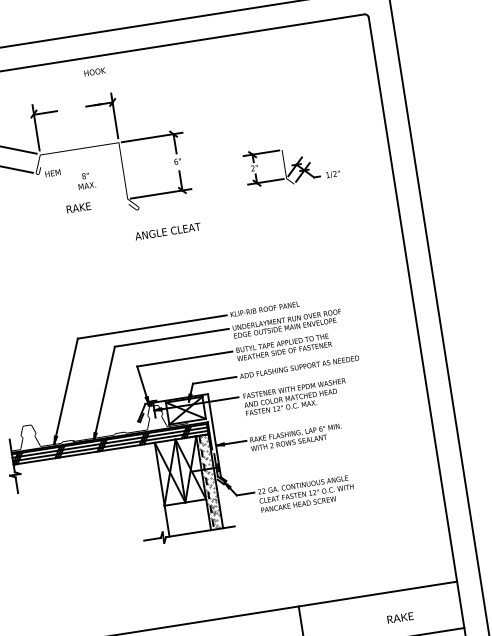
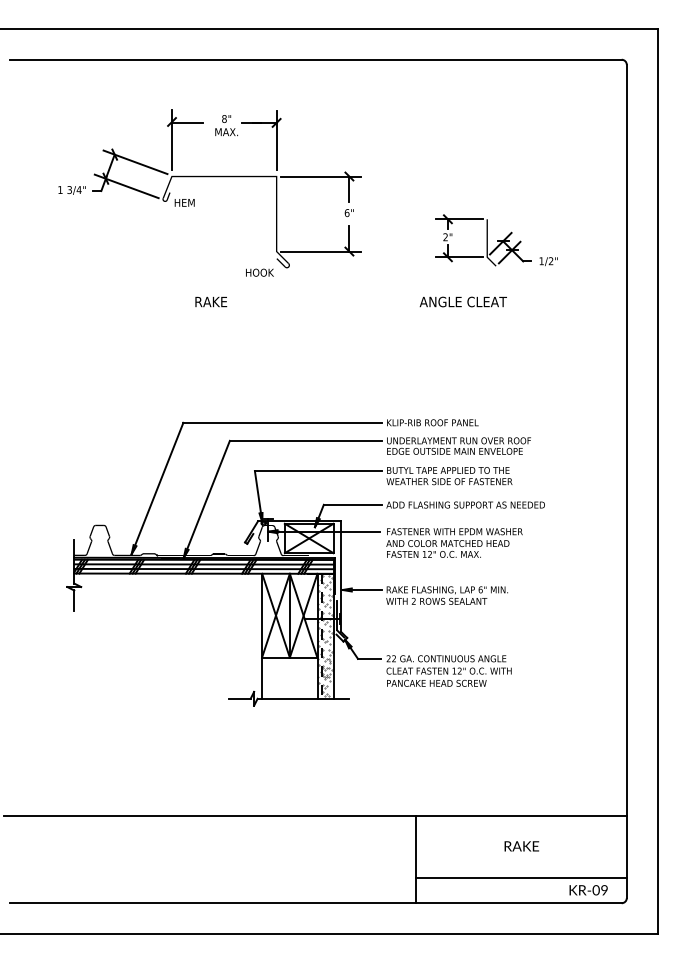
text: (94, 71) -> (259, 272), moved
text: (86, 180) -> (226, 125), moved
text: (78, 207) -> (211, 301), moved
text: (167, 231) -> (462, 301), moved
text: (400, 618) -> (521, 846), moved

